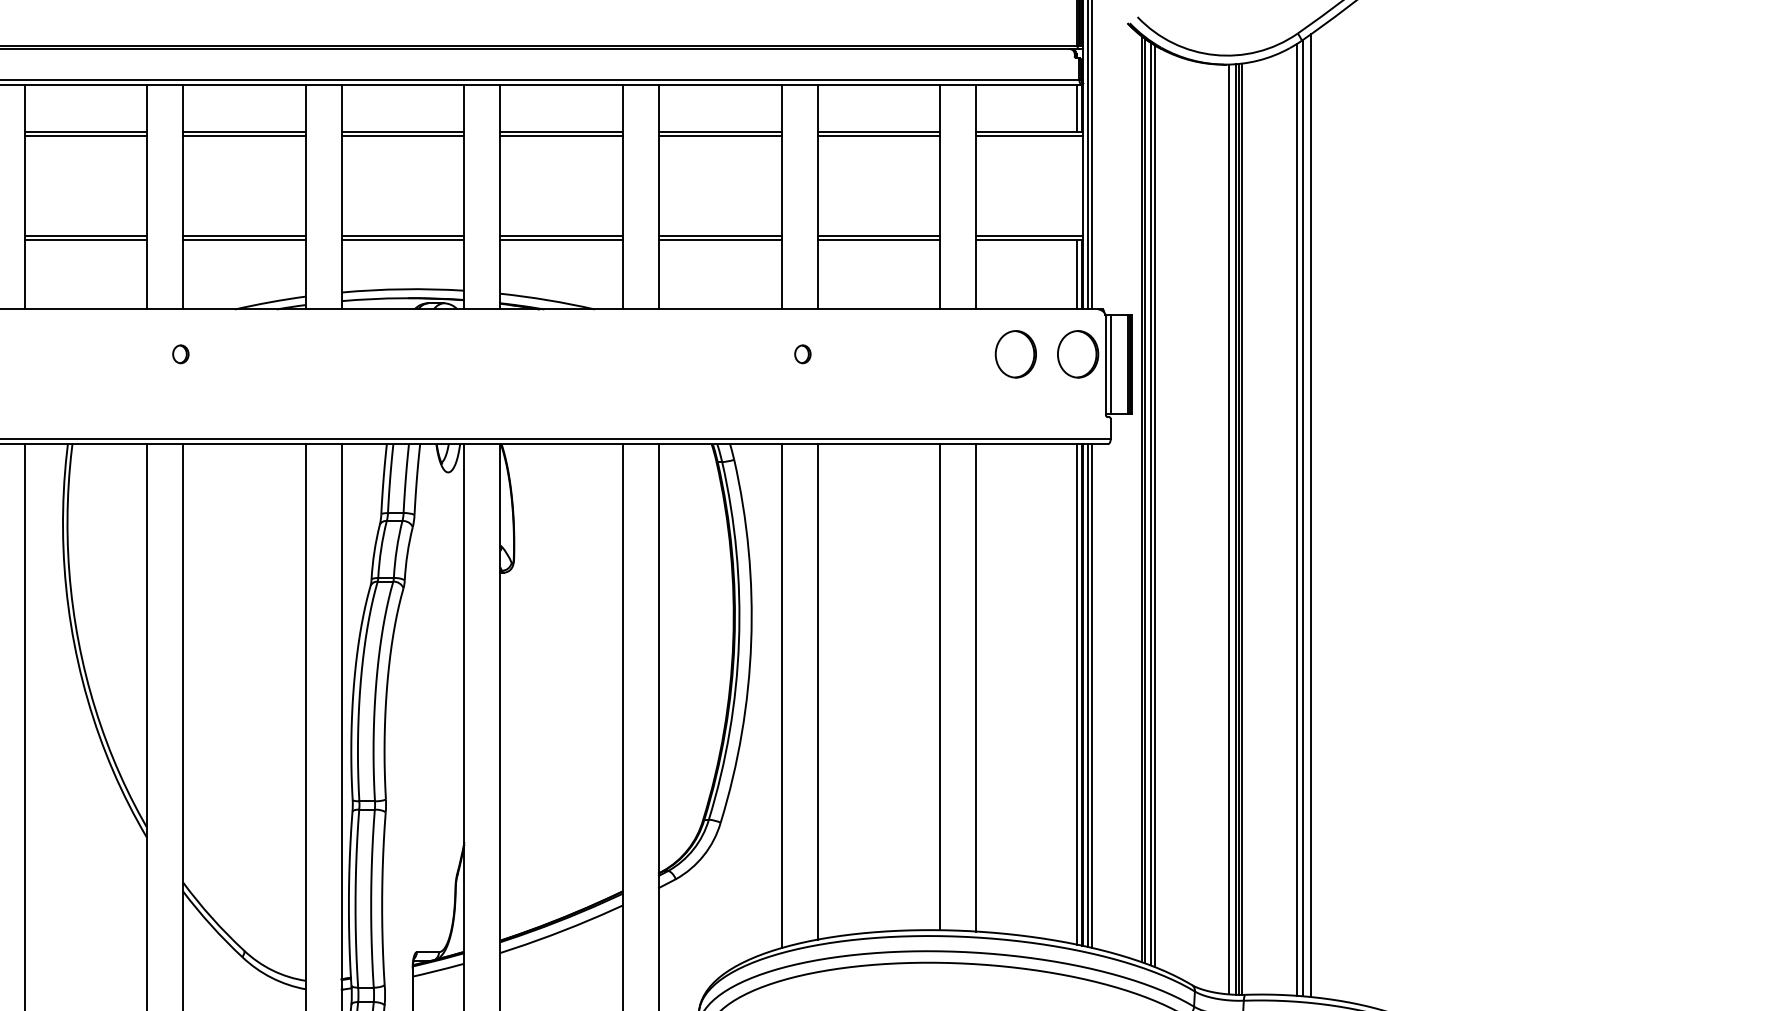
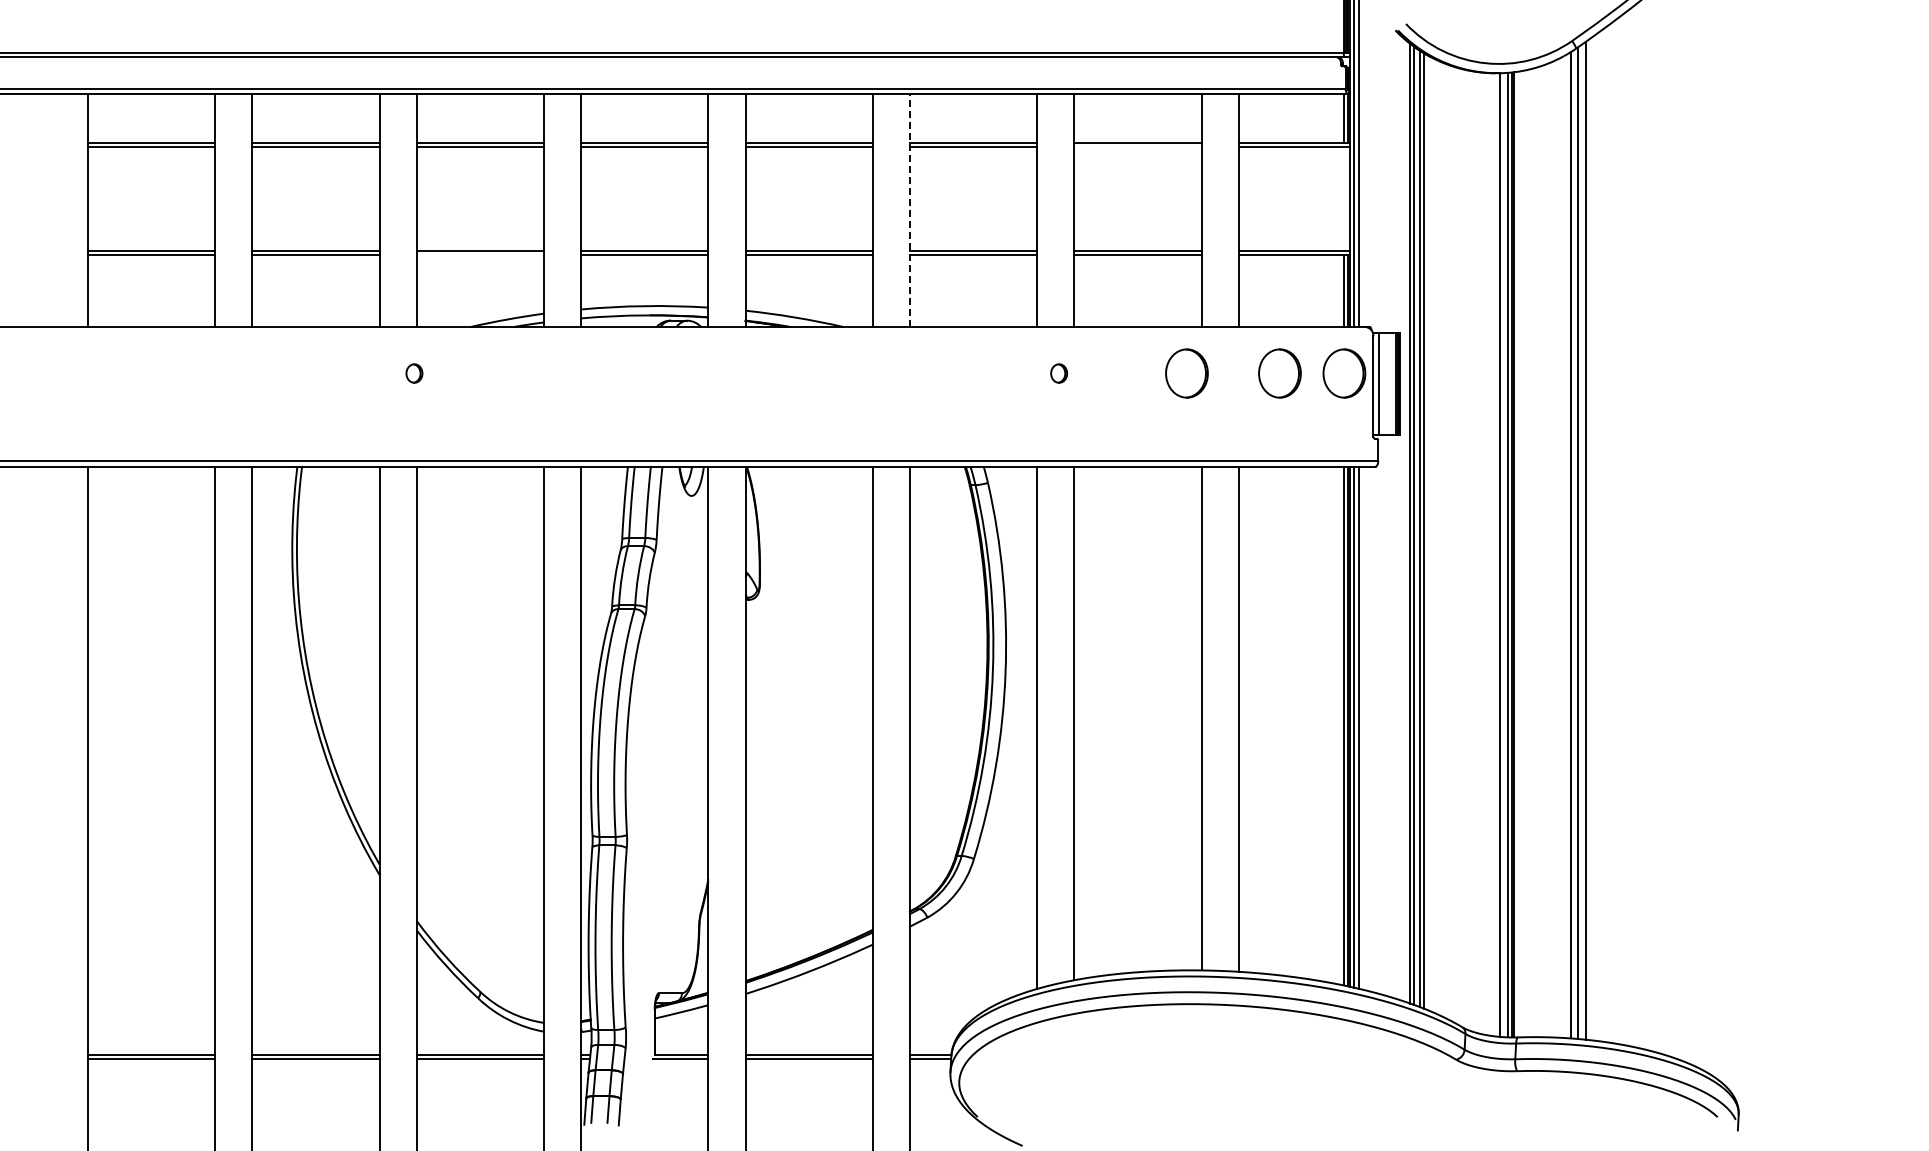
line: (878, 135) -> (1137, 146), removed
line: (658, 197) -> (909, 210), solid -> dashed
line: (243, 239) -> (479, 254), removed
part: (925, 354) -> (1186, 373), added

